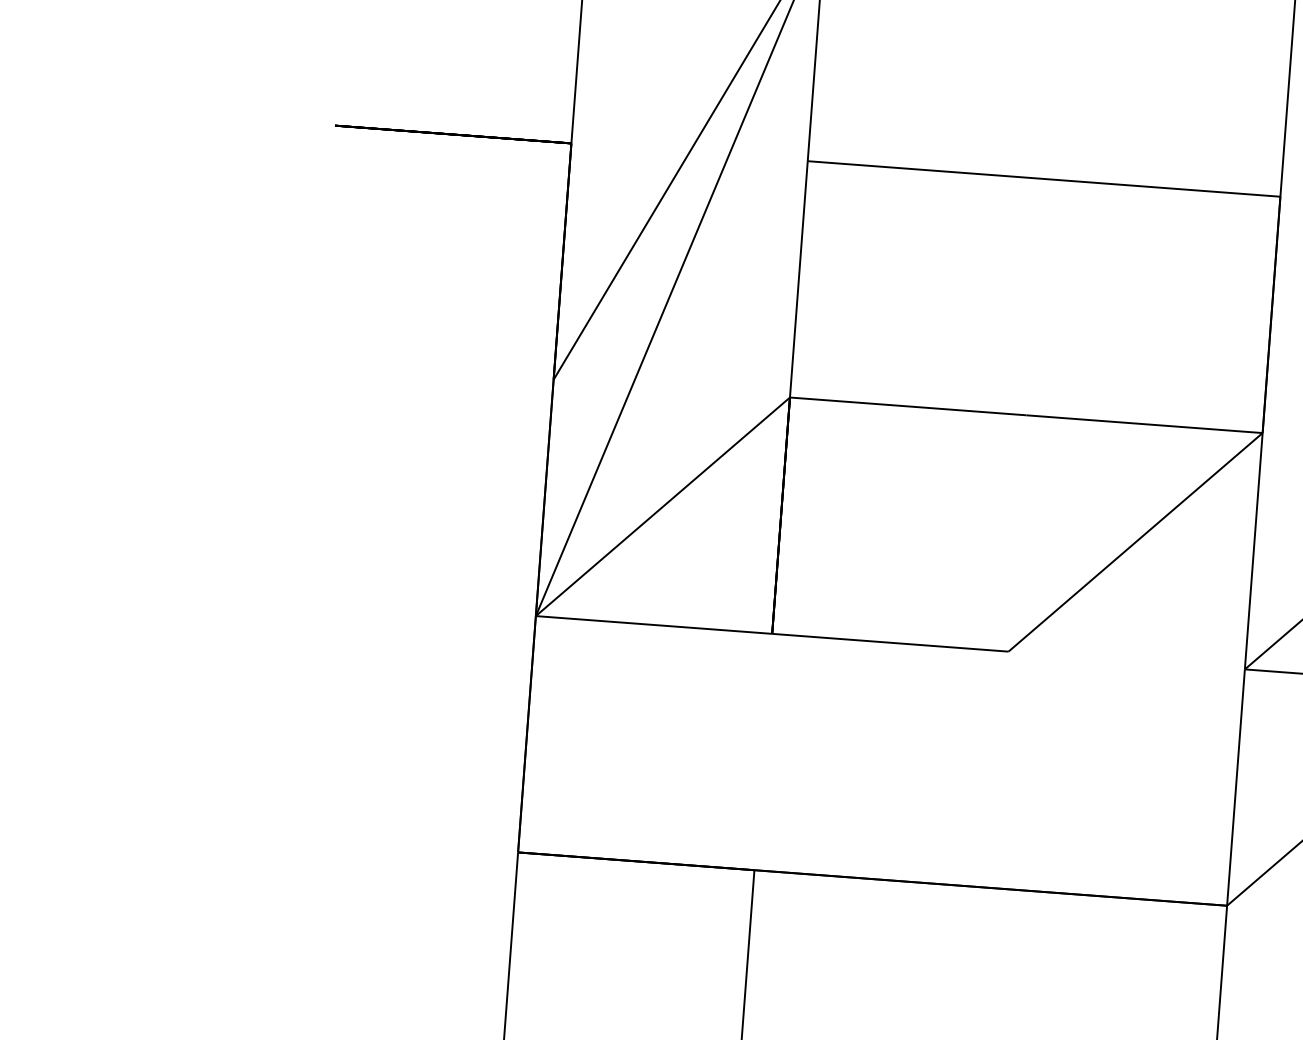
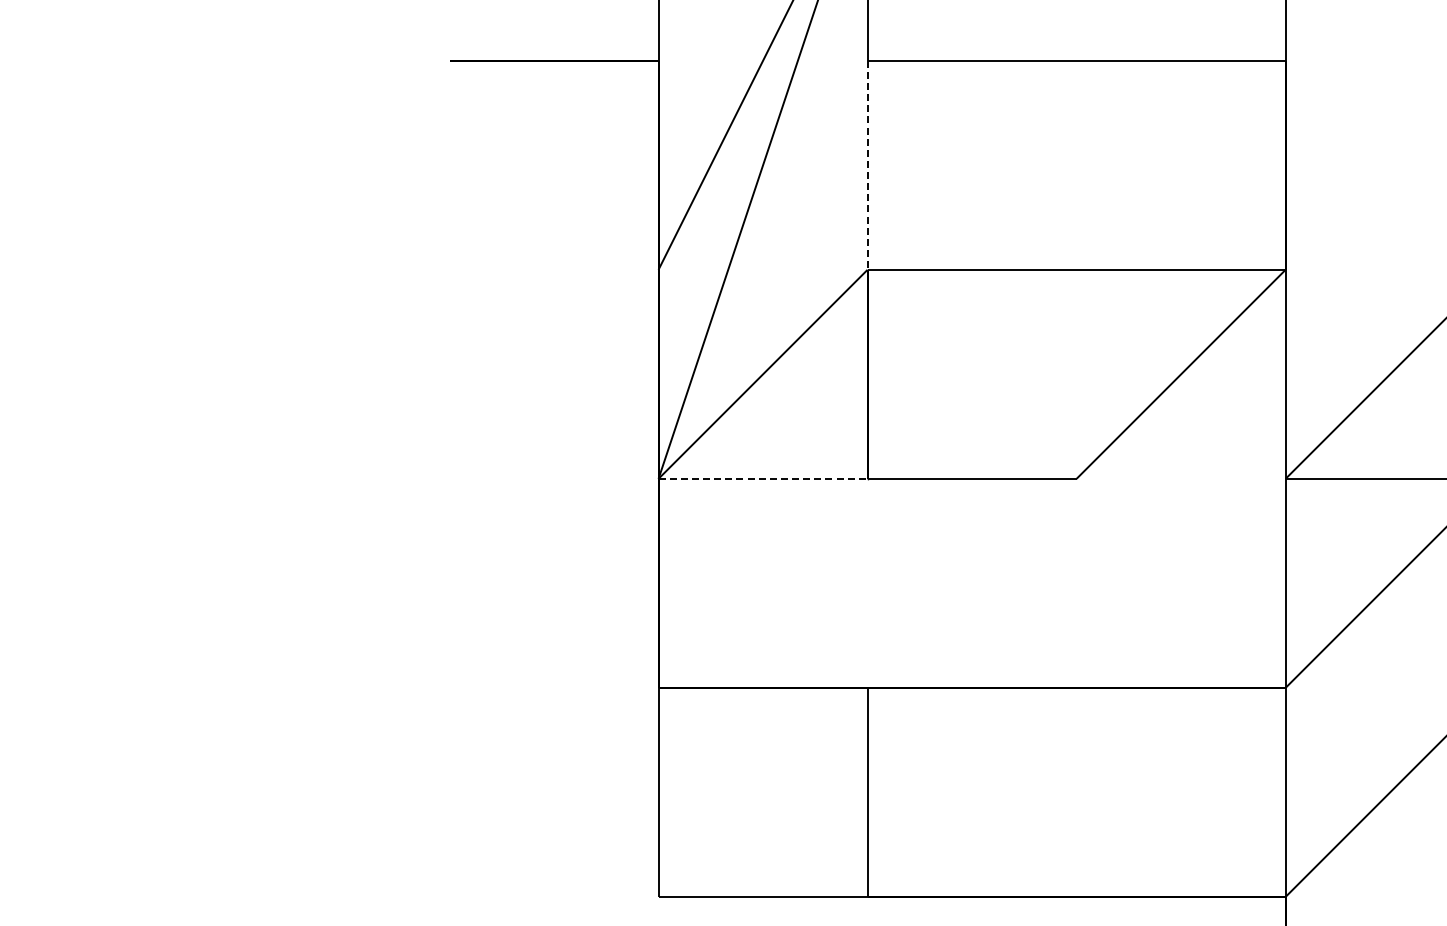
line: (798, 279) -> (867, 165), solid -> dashed
line: (655, 624) -> (764, 478), solid -> dashed

